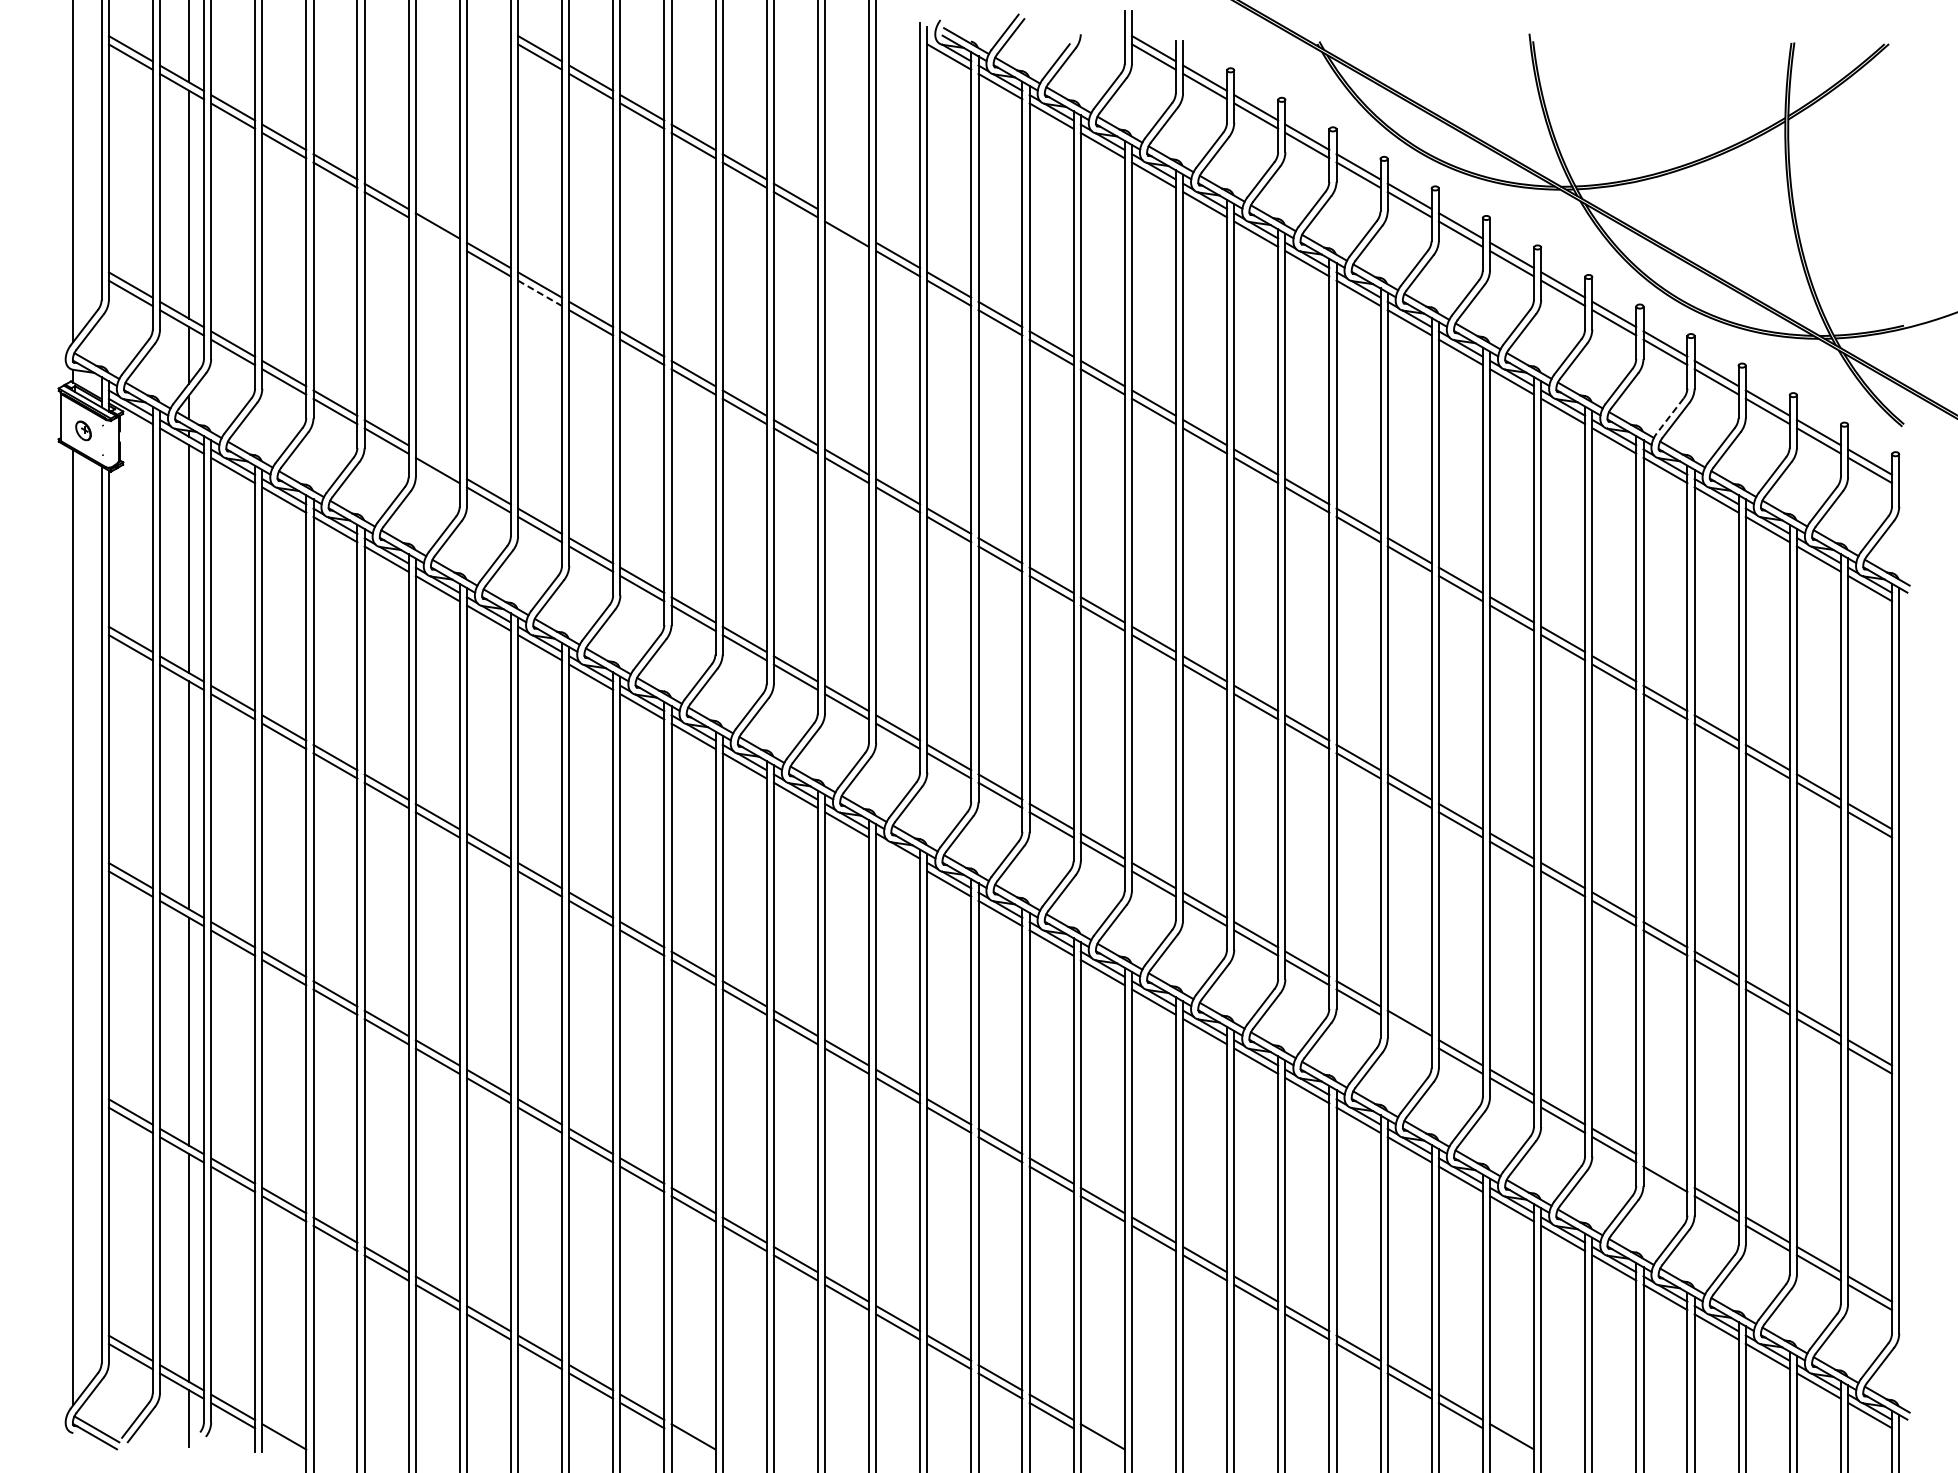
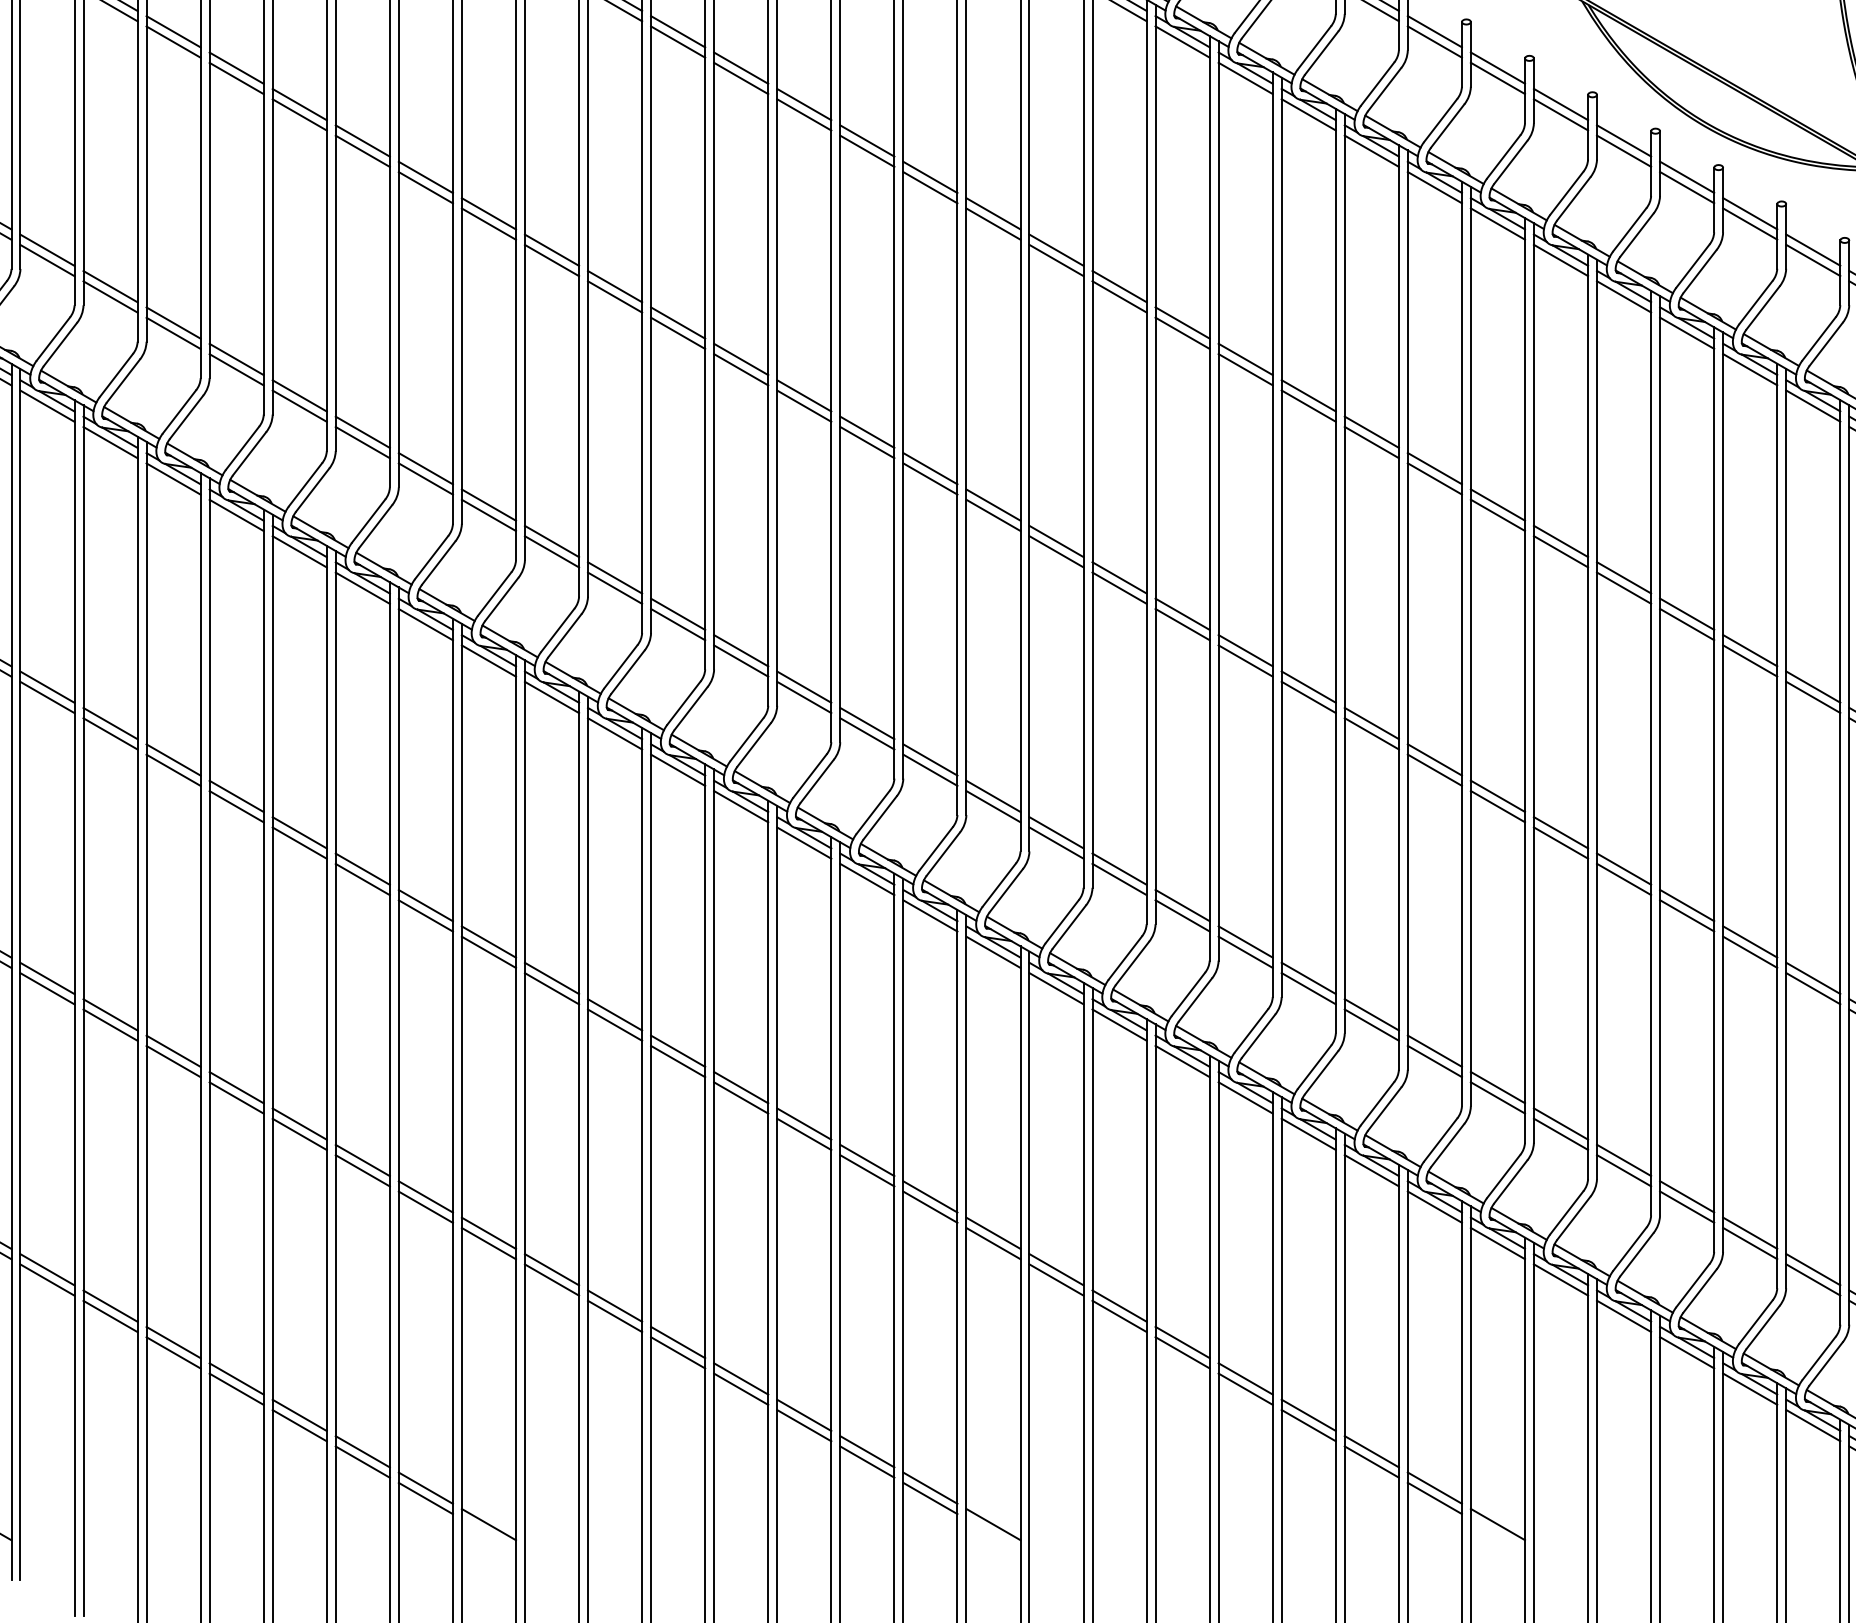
line: (846, 225) -> (677, 31), added
line: (437, 233) -> (173, 41), added
line: (540, 293) -> (300, 115), dashed -> solid
line: (1669, 416) -> (1692, 266), dashed -> solid
line: (437, 461) -> (173, 322), added
line: (898, 854) -> (741, 806), added
line: (1409, 1031) -> (1371, 1024), added
line: (1665, 1170) -> (1687, 1196), added

